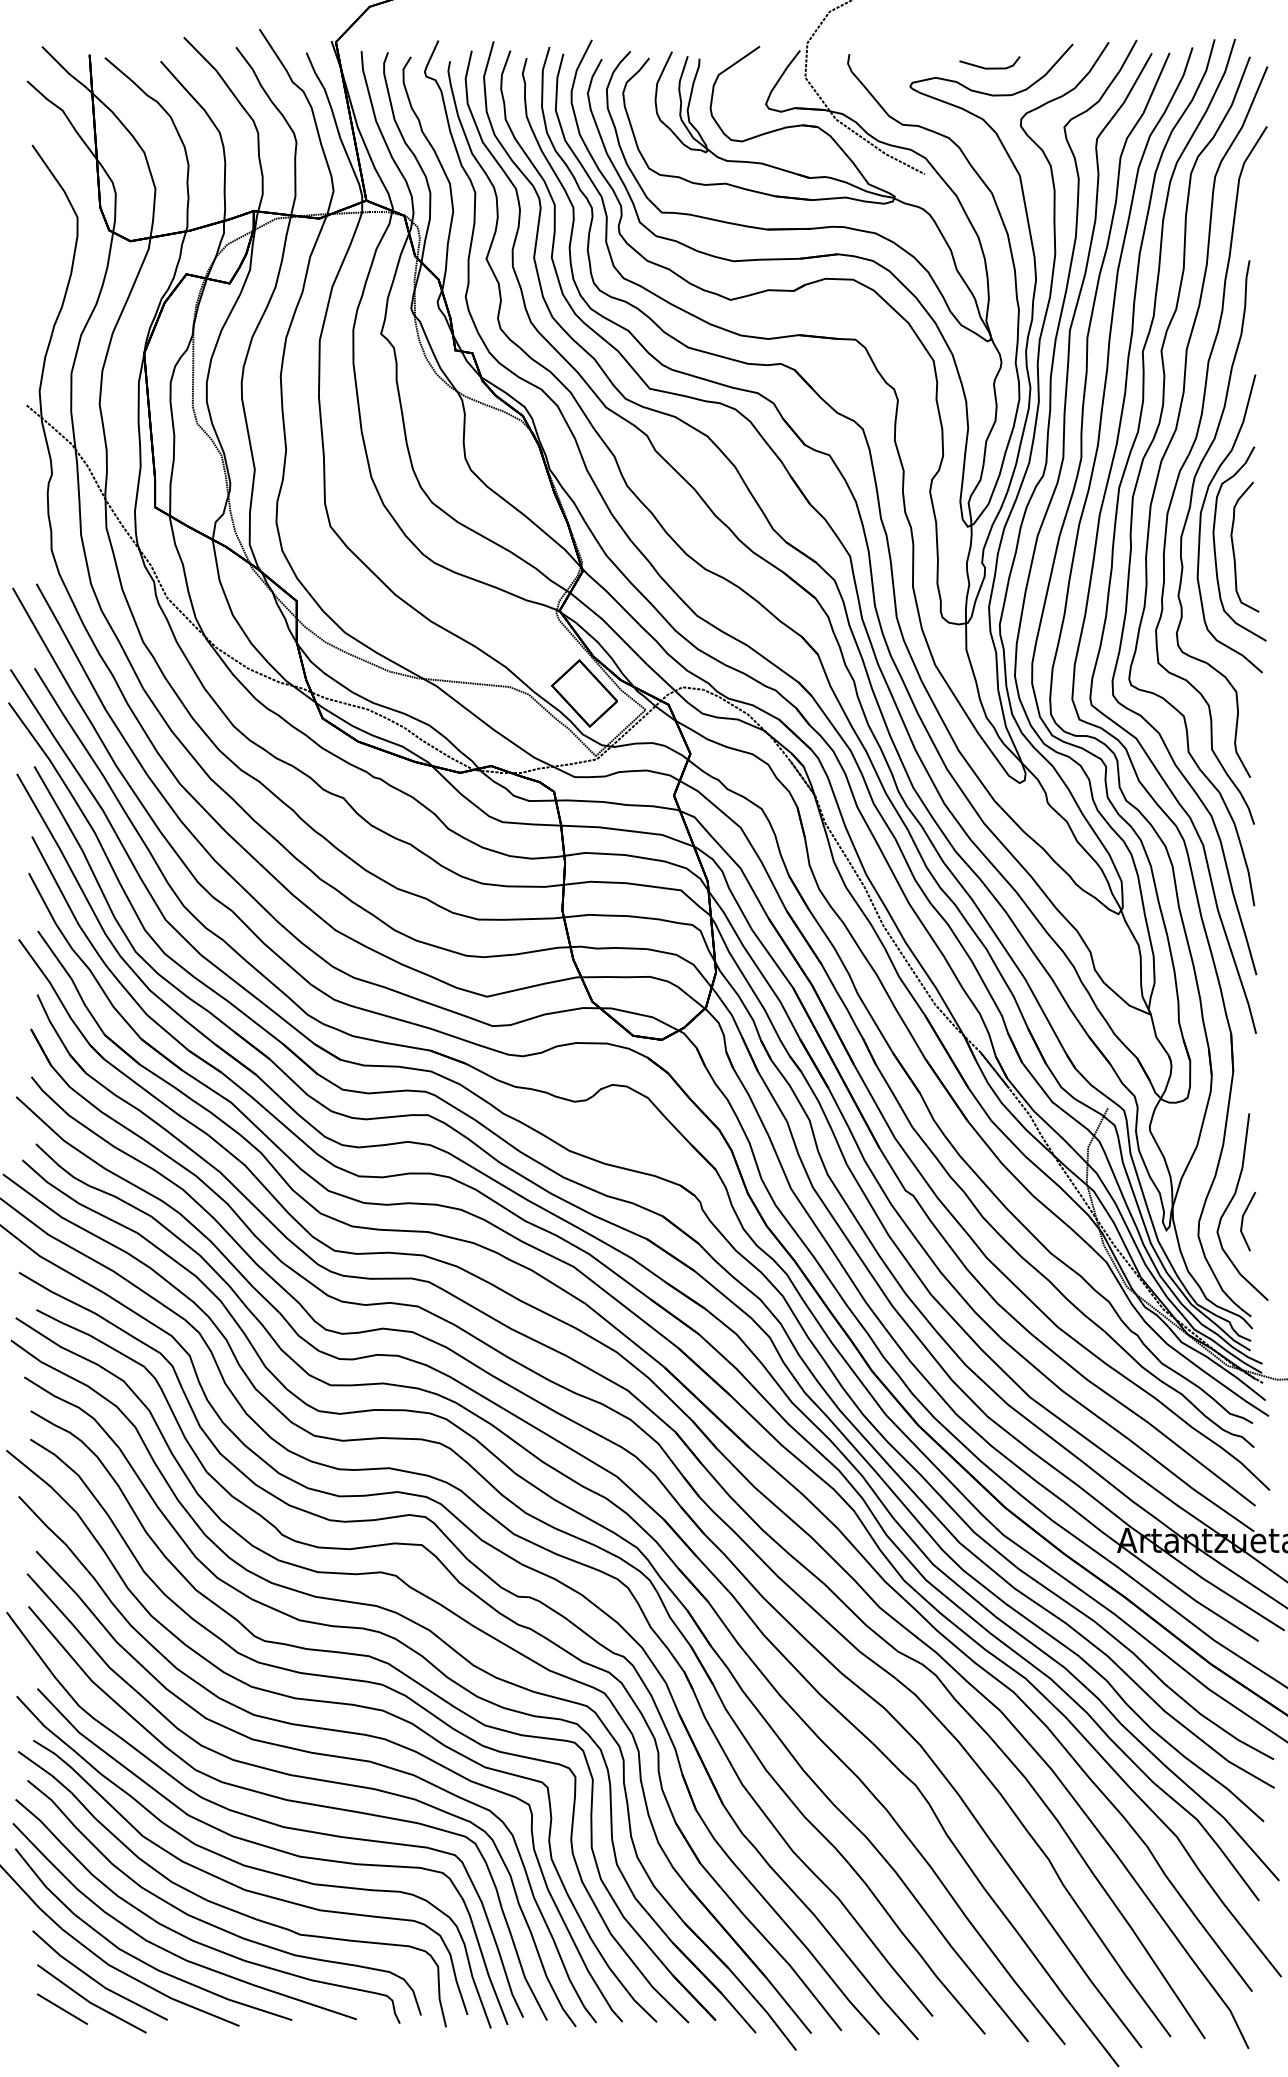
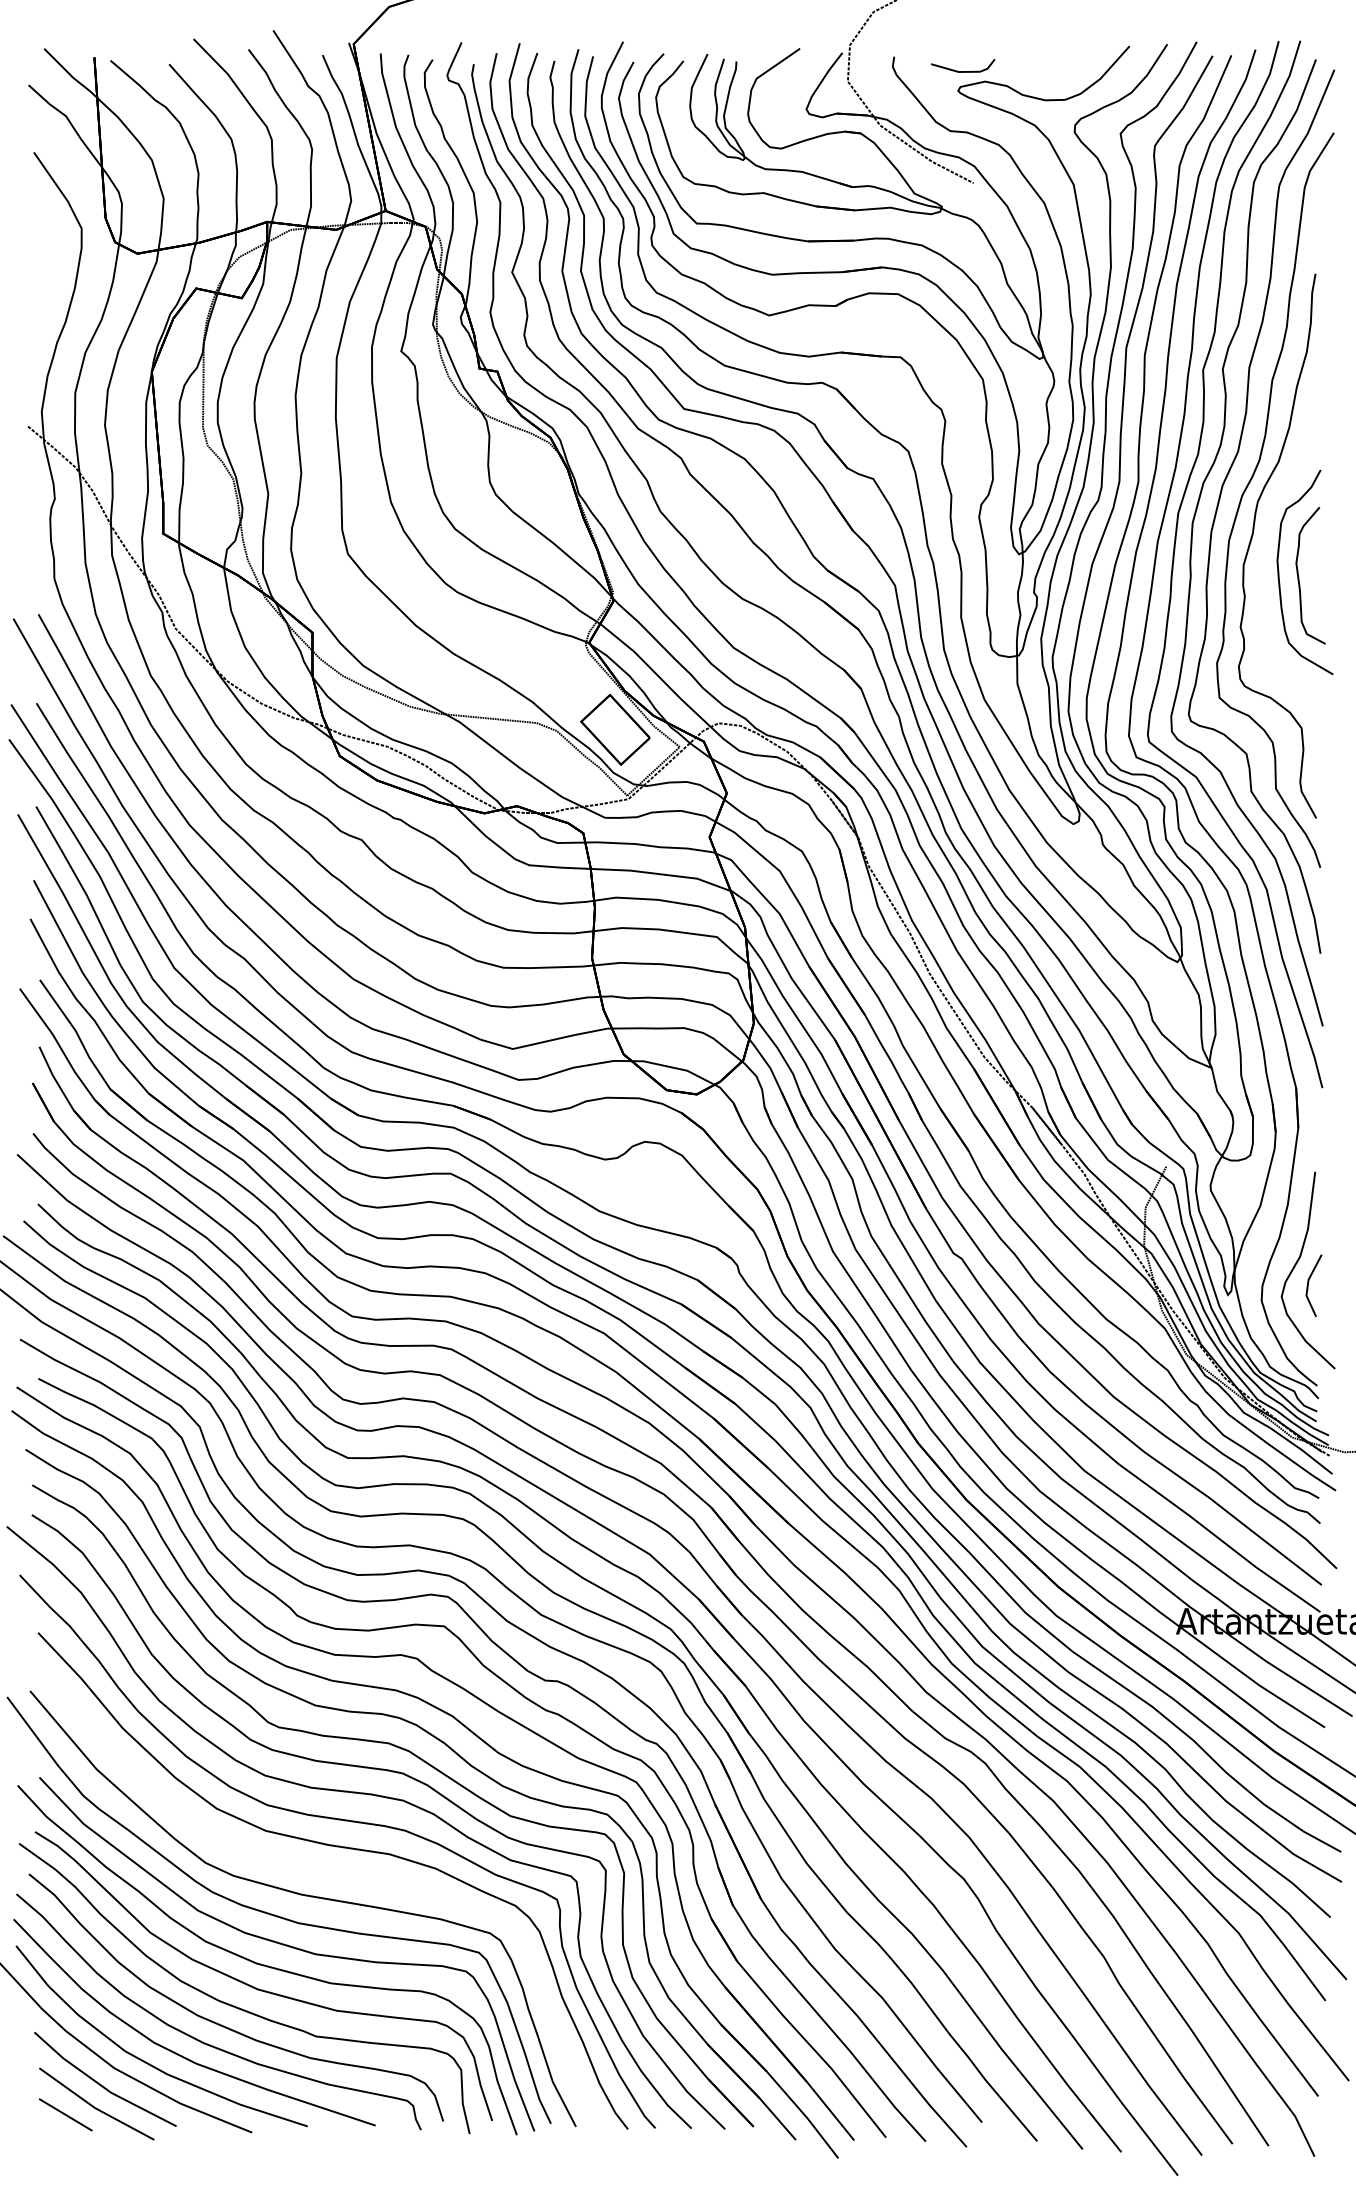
line: (990, 68) -> (963, 71), moved
curve: (1201, 524) -> (1264, 551), removed
part: (306, 1778) -> (322, 1872), removed

